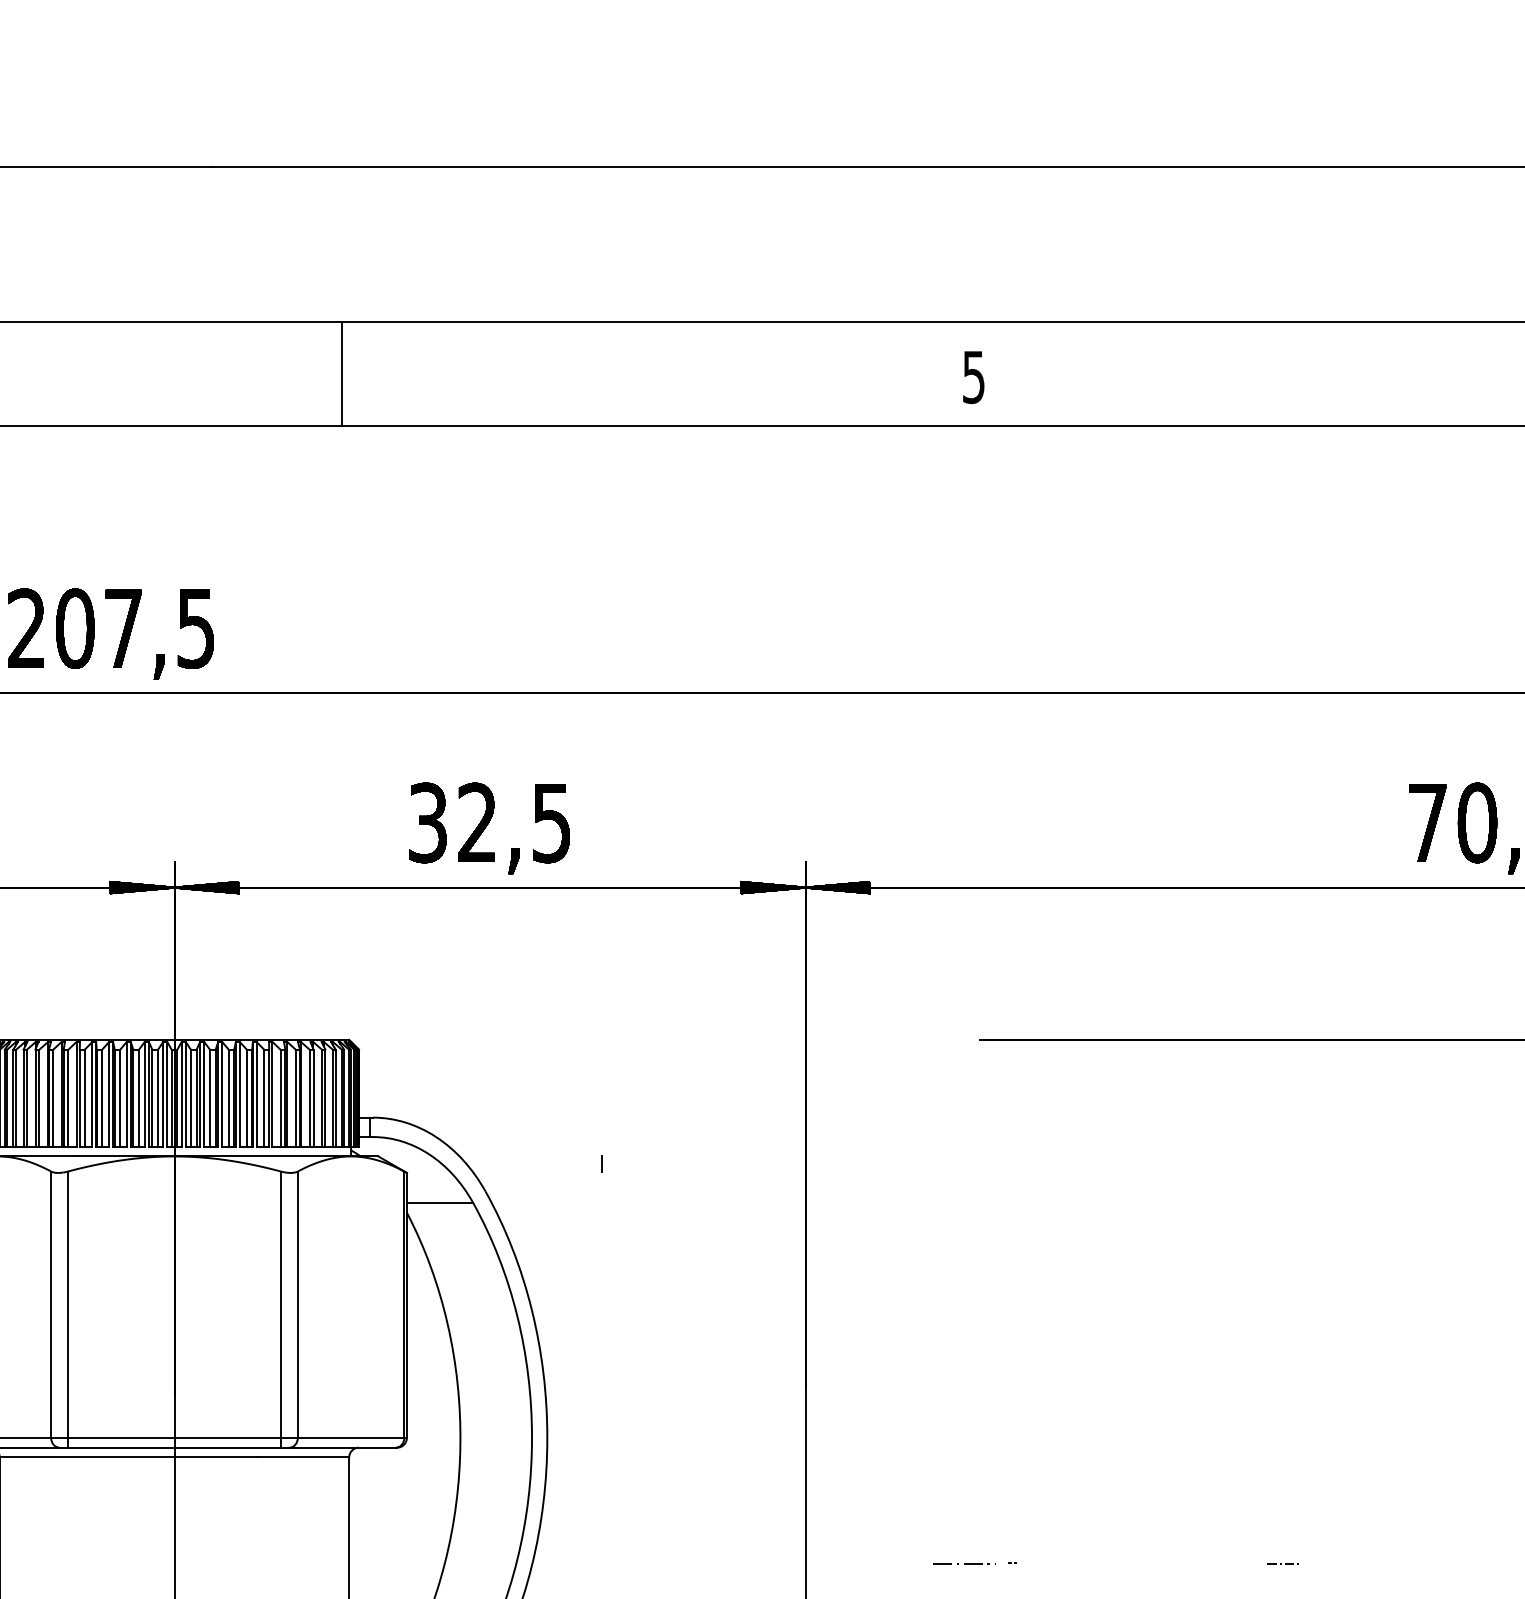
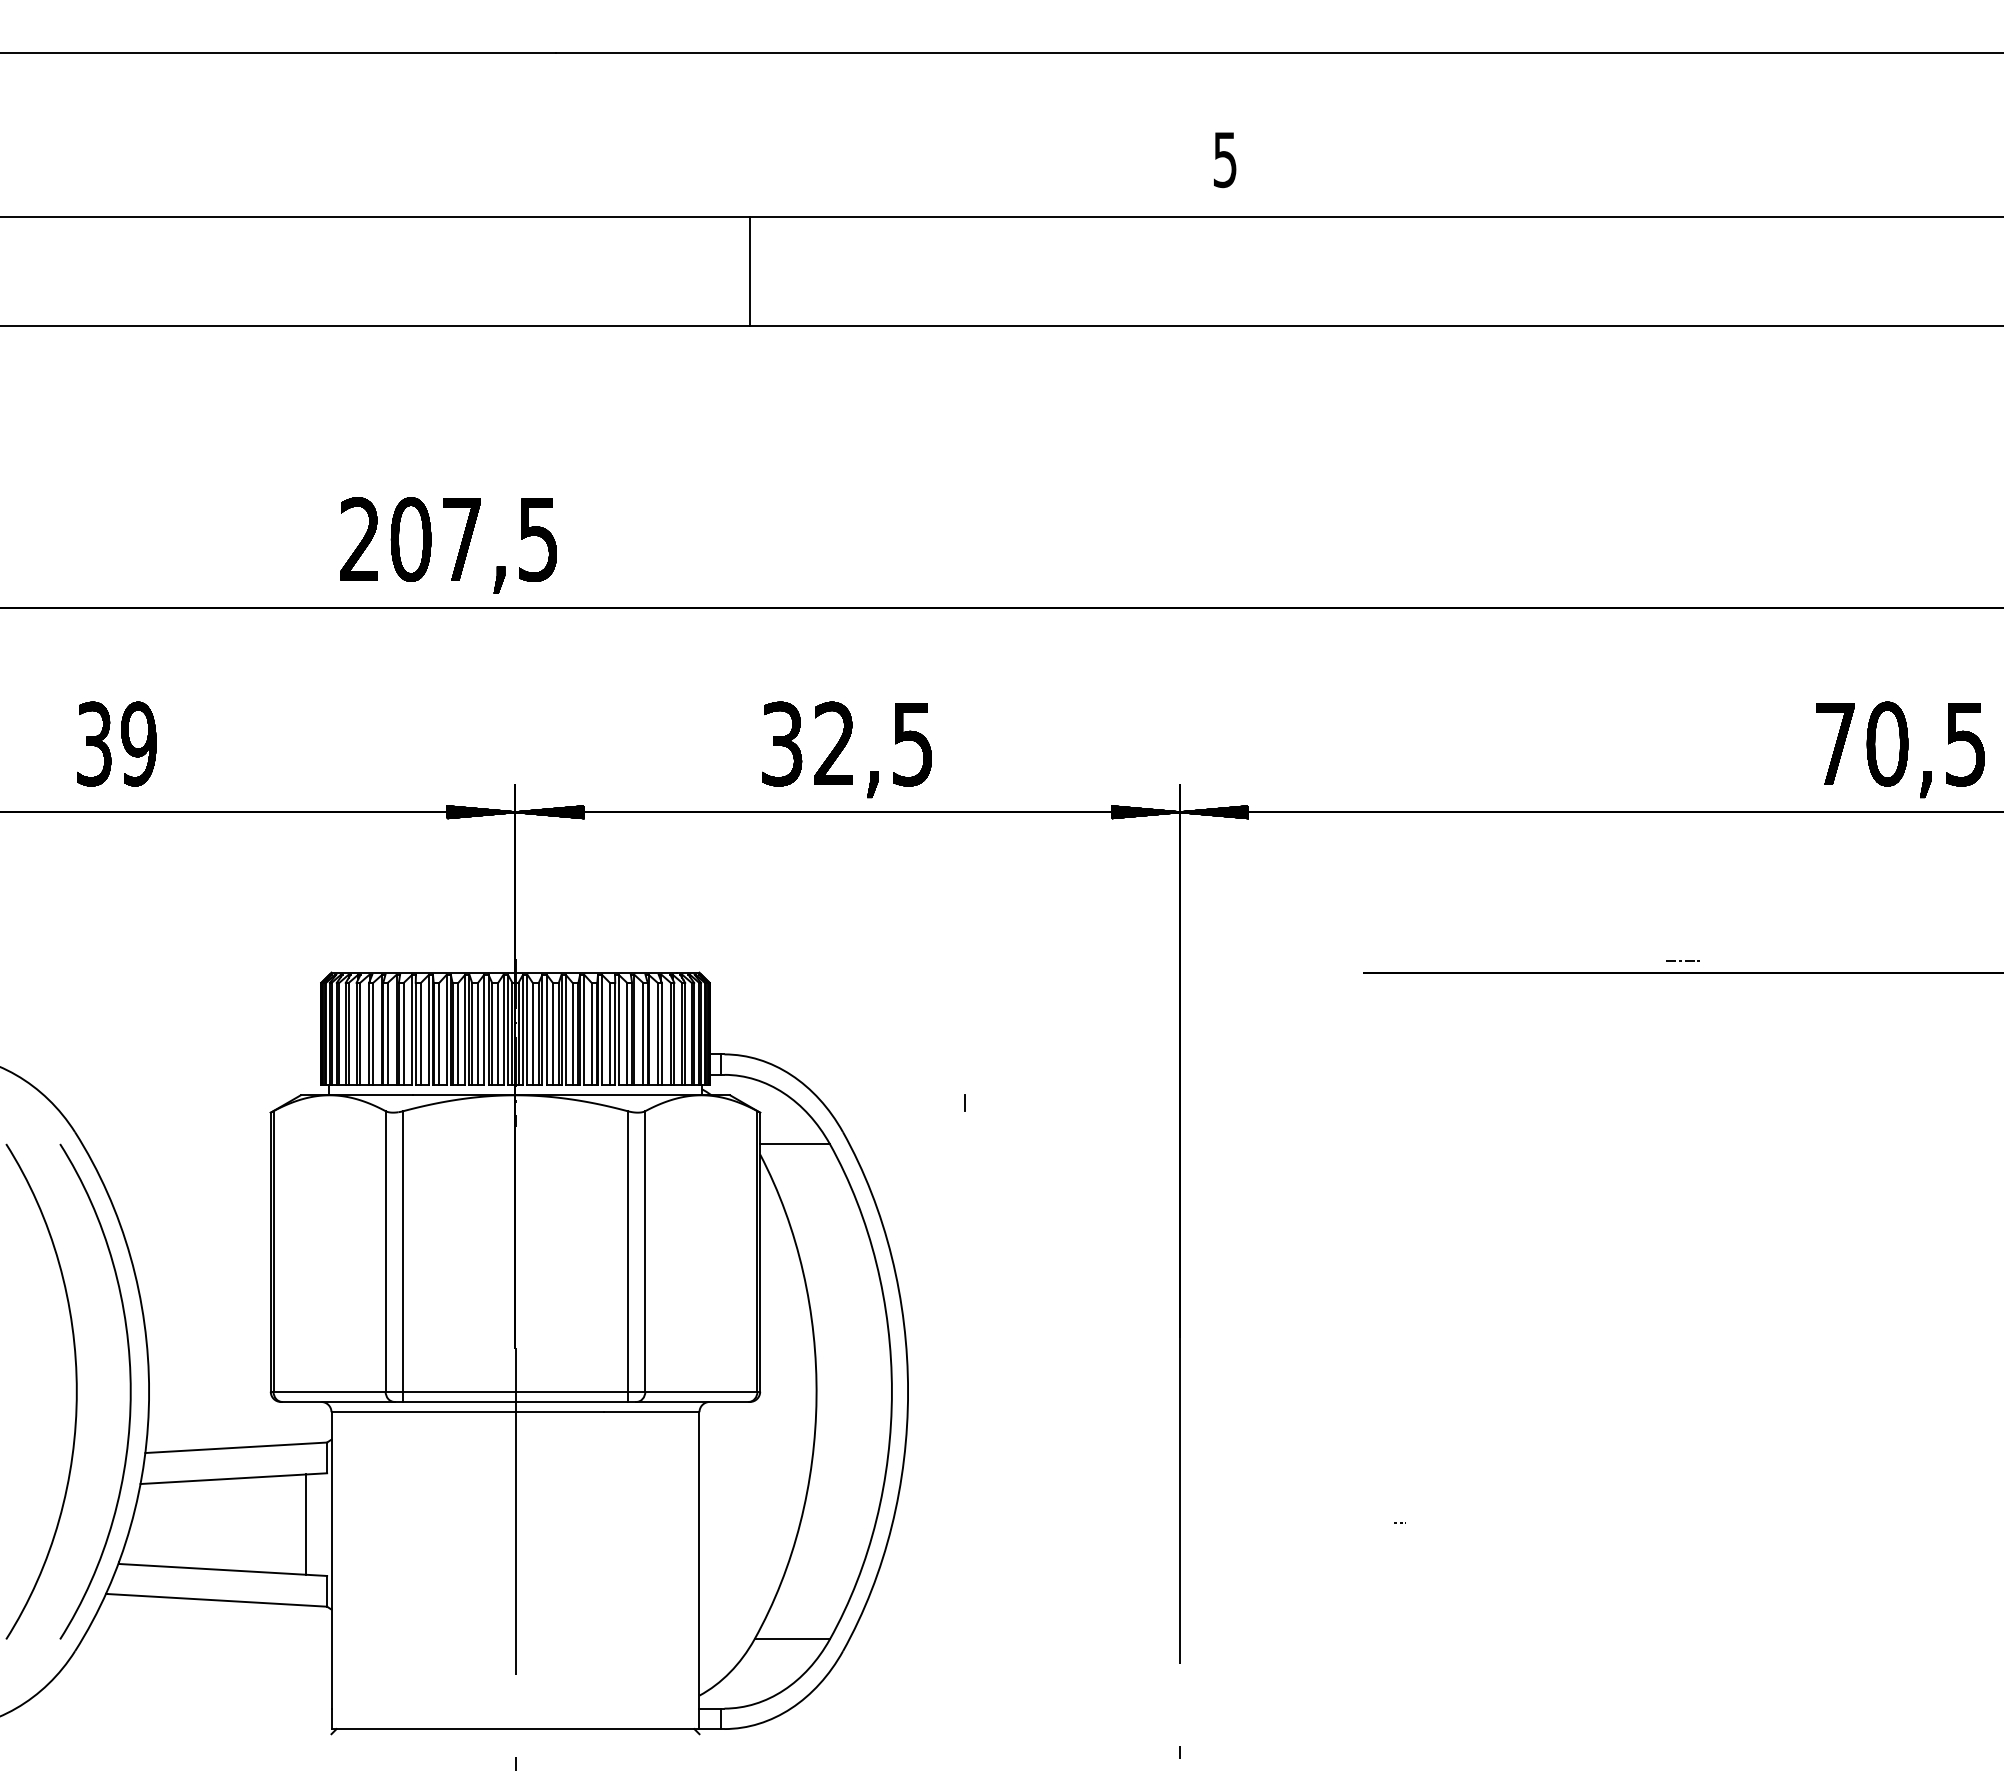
line: (342, 373) -> (750, 270), moved
text: (974, 377) -> (1225, 160), moved
line: (964, 1564) -> (1347, 1524), removed
line: (1281, 1564) -> (1681, 960), moved

